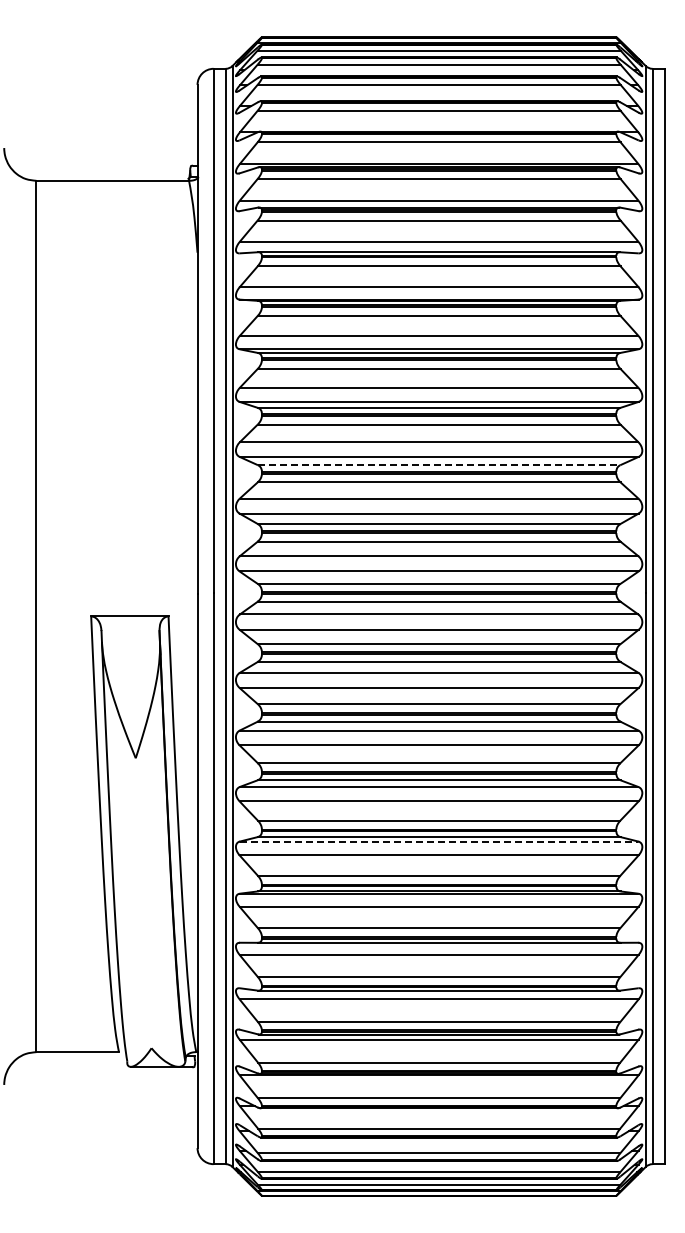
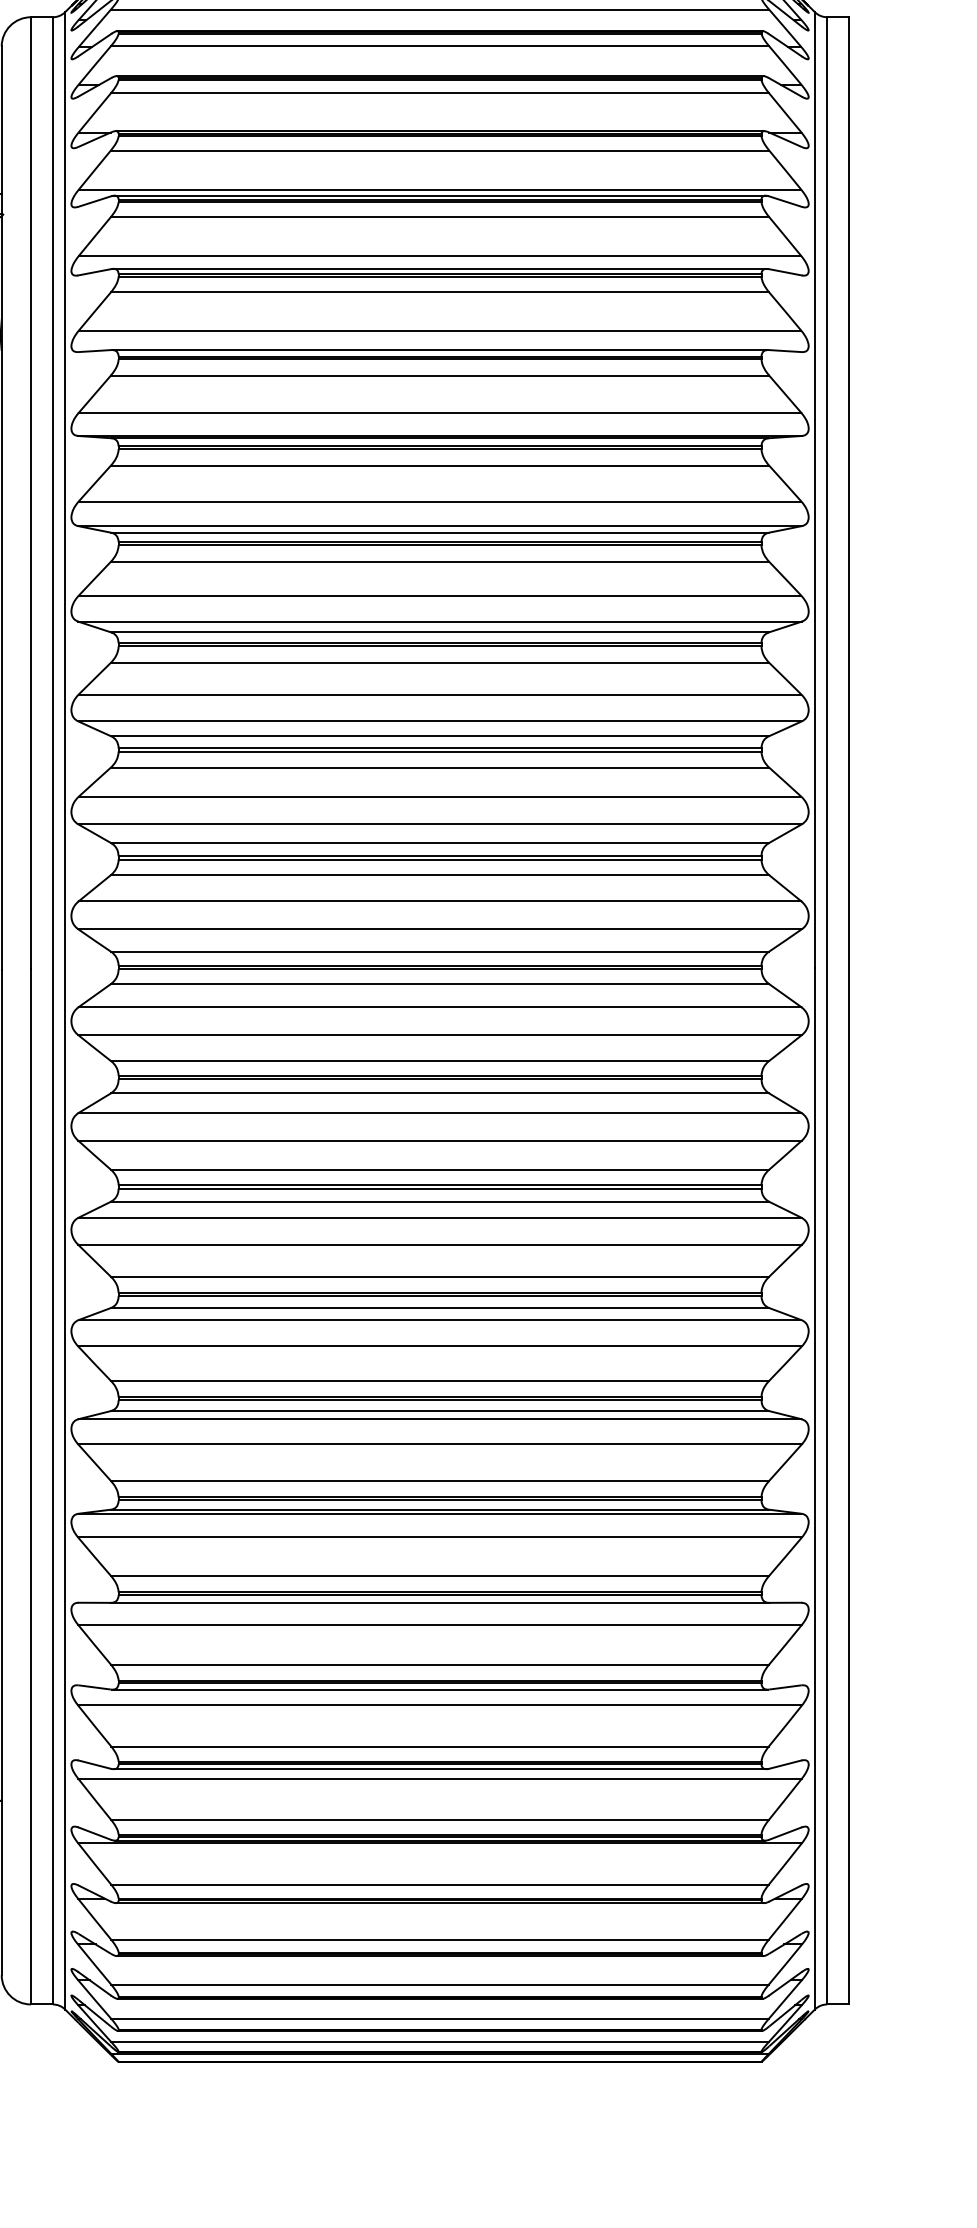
line: (439, 465) -> (440, 736), dashed -> solid
line: (439, 841) -> (440, 1419), dashed -> solid

